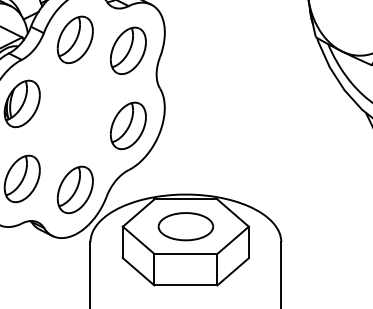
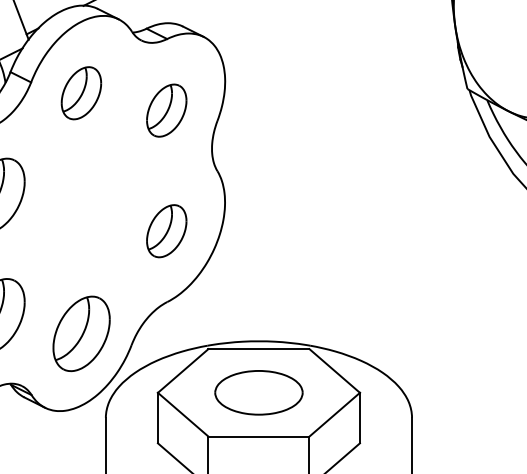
part: (74, 39) -> (80, 92), size x0.7
part: (128, 50) -> (166, 110), size x0.7
part: (128, 125) -> (166, 230), size x0.7

